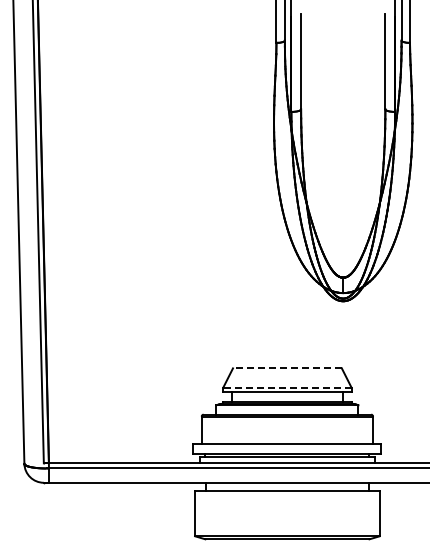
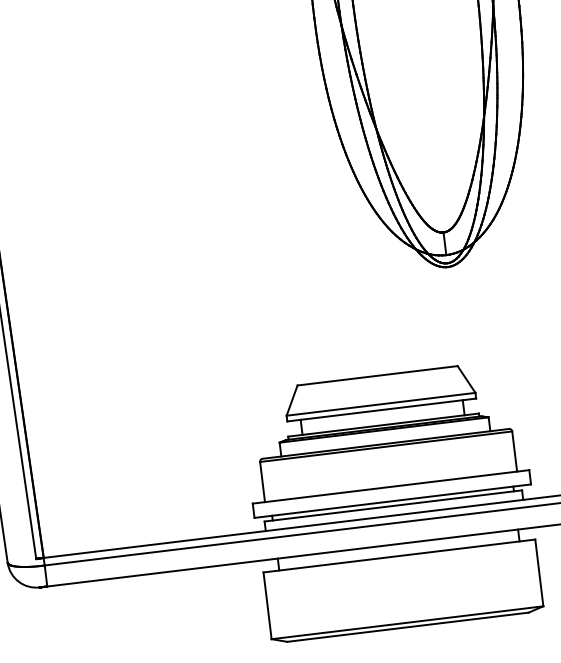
line: (286, 368) -> (376, 376), dashed -> solid
line: (286, 387) -> (379, 404), dashed -> solid

